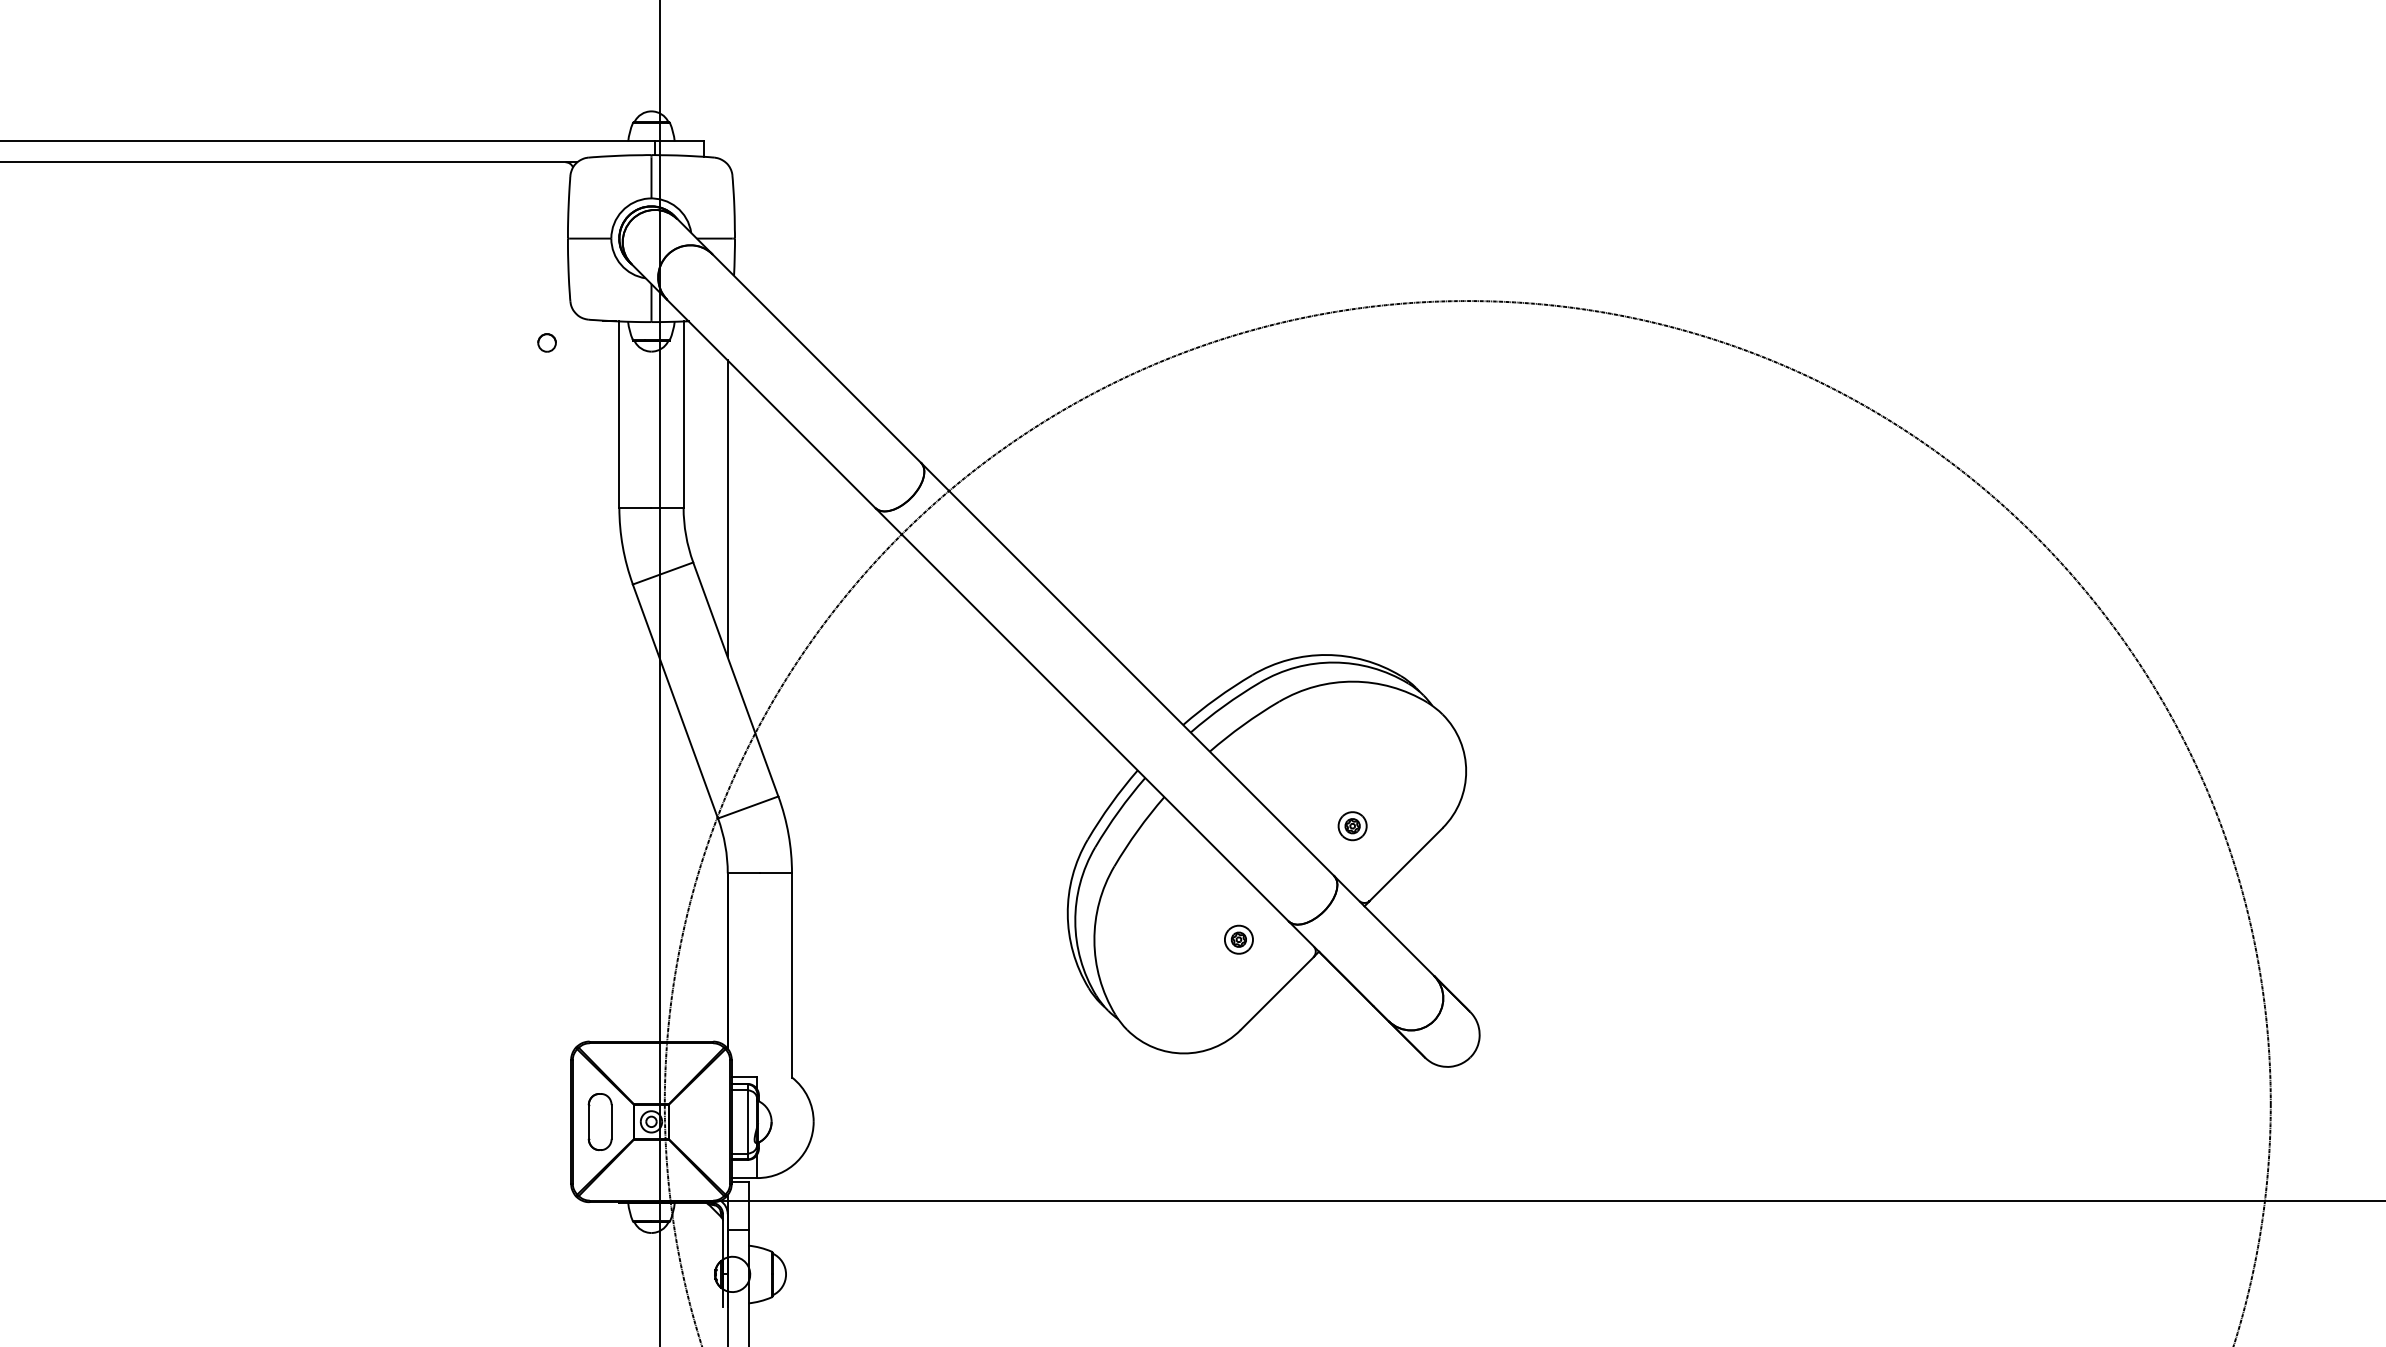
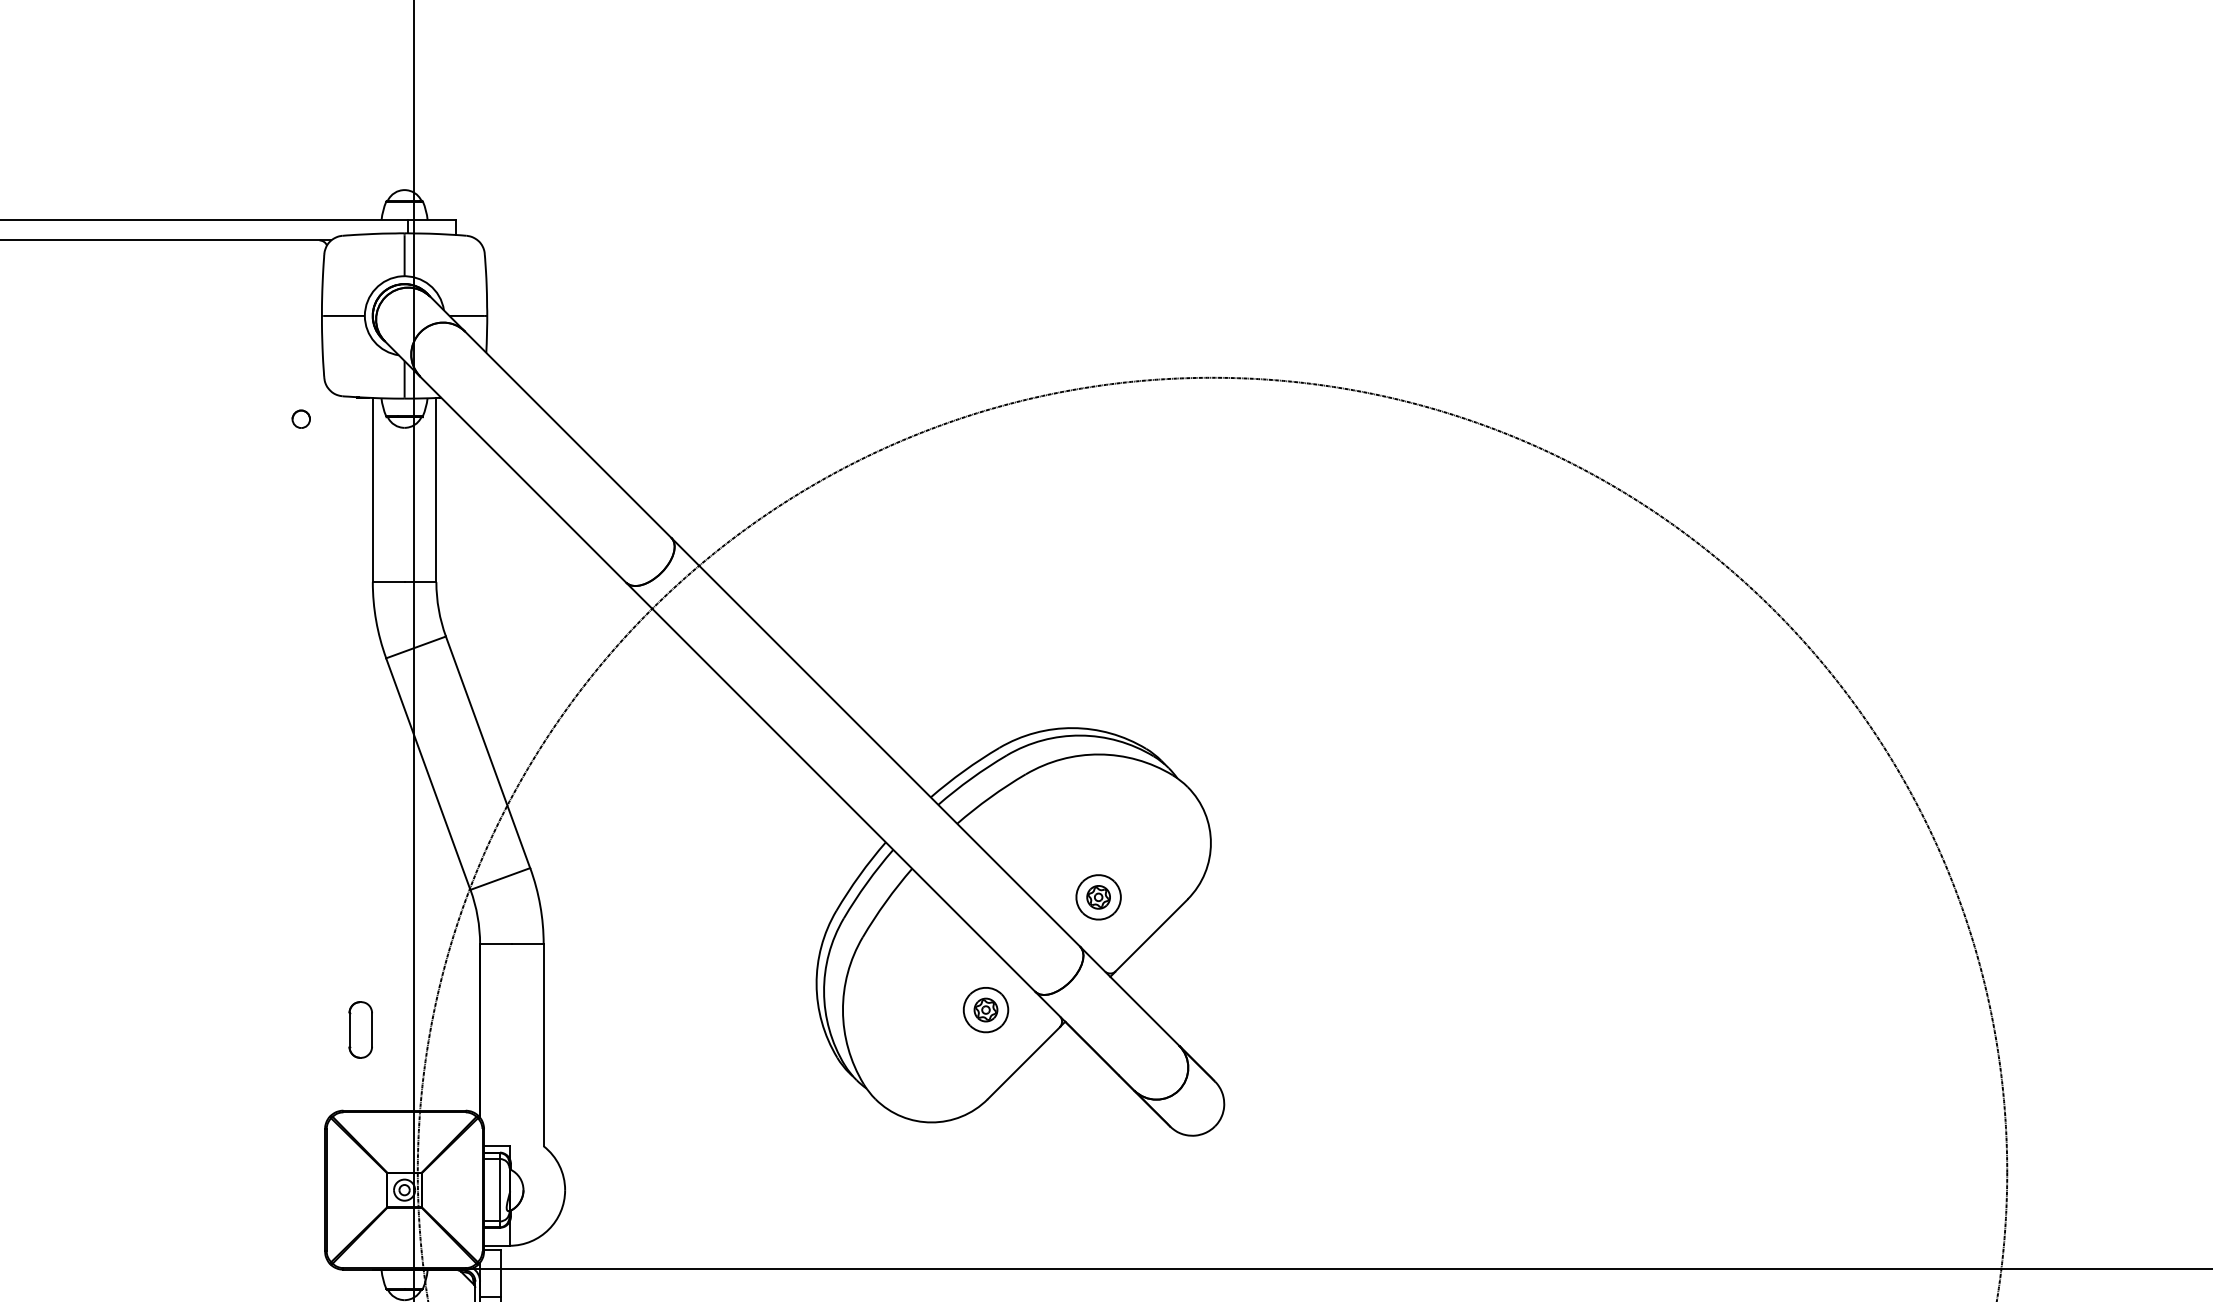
line: (727, 508) -> (479, 583), removed
part: (1352, 826) -> (1098, 897), size x1.6
part: (1238, 939) -> (985, 1009), size x1.6
part: (599, 1122) -> (360, 1030), moved

